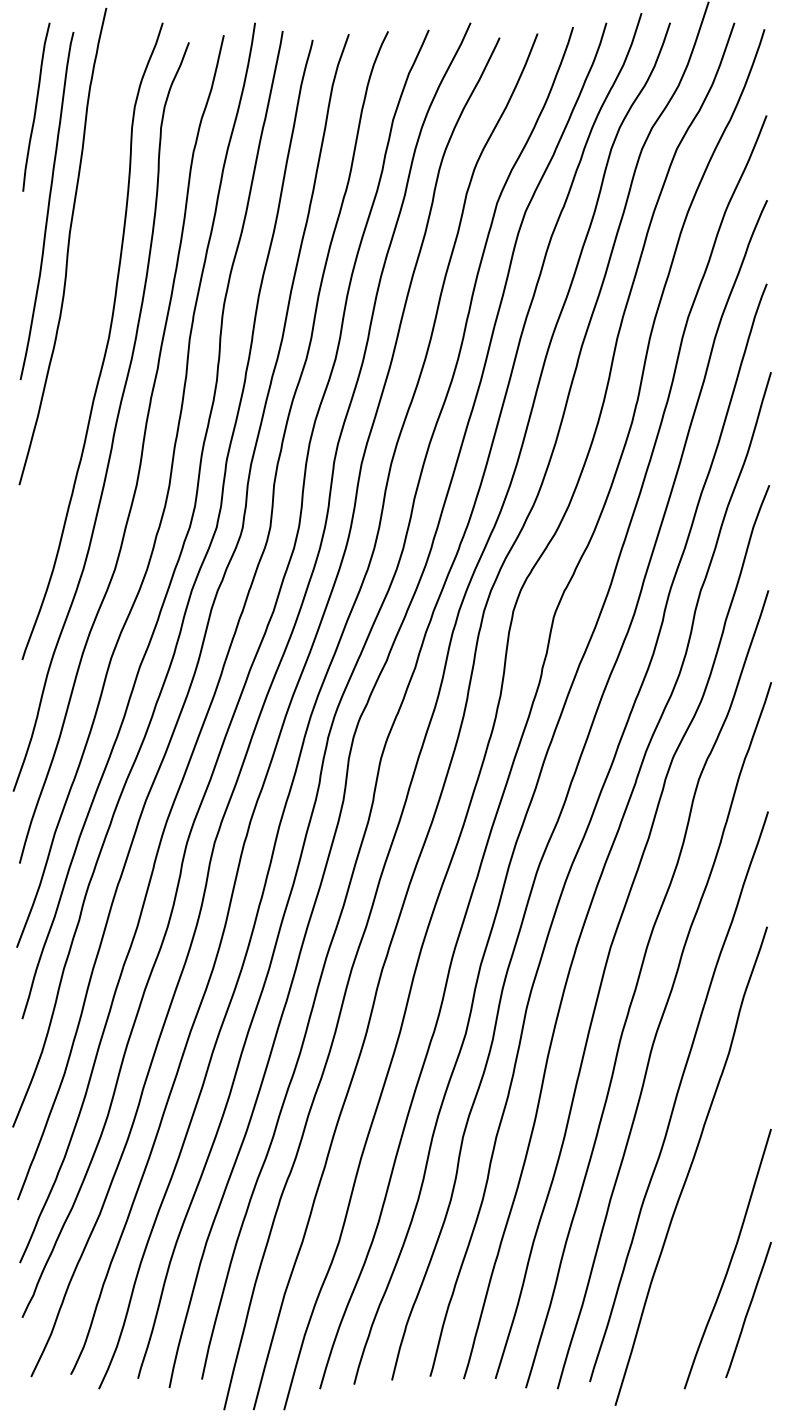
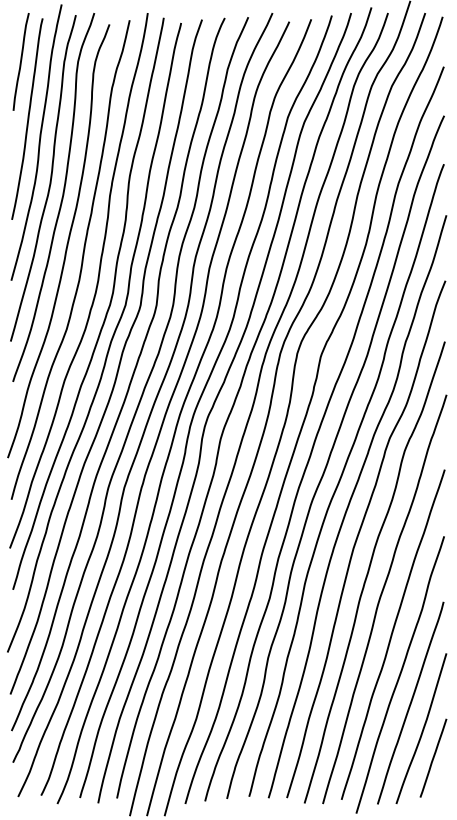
curve: (85, 313) -> (49, 181), added
line: (708, 1213) -> (410, 702), added

